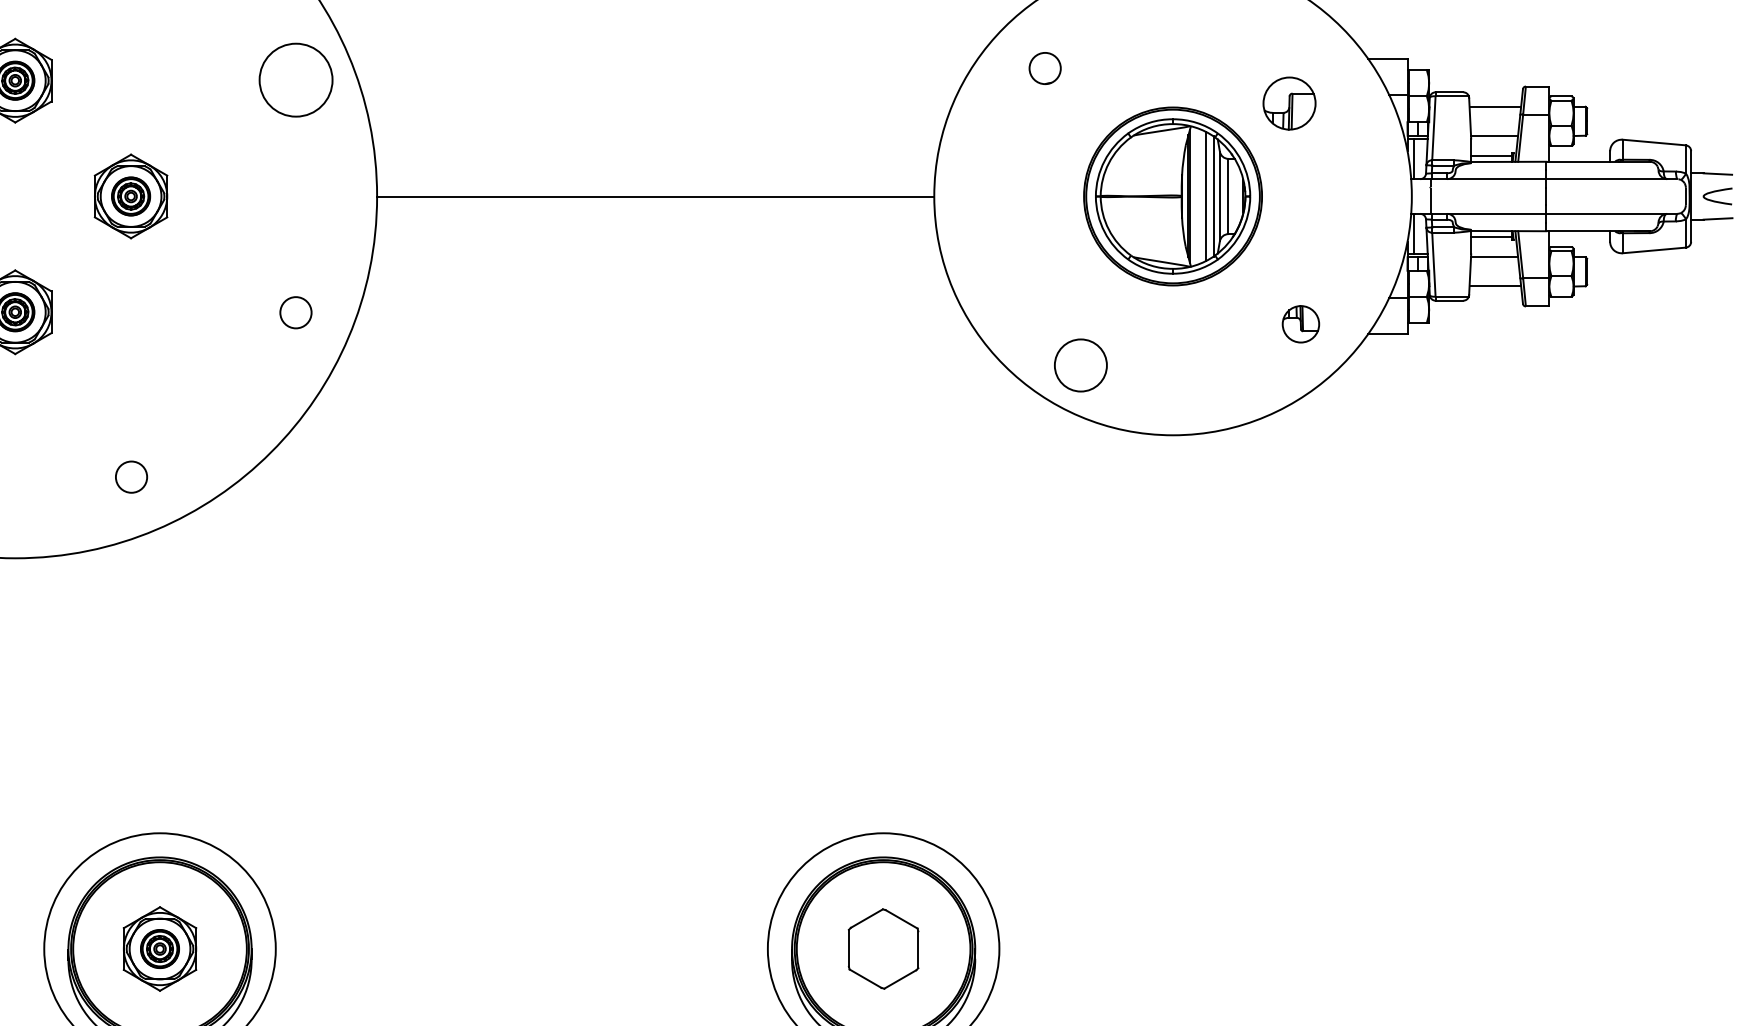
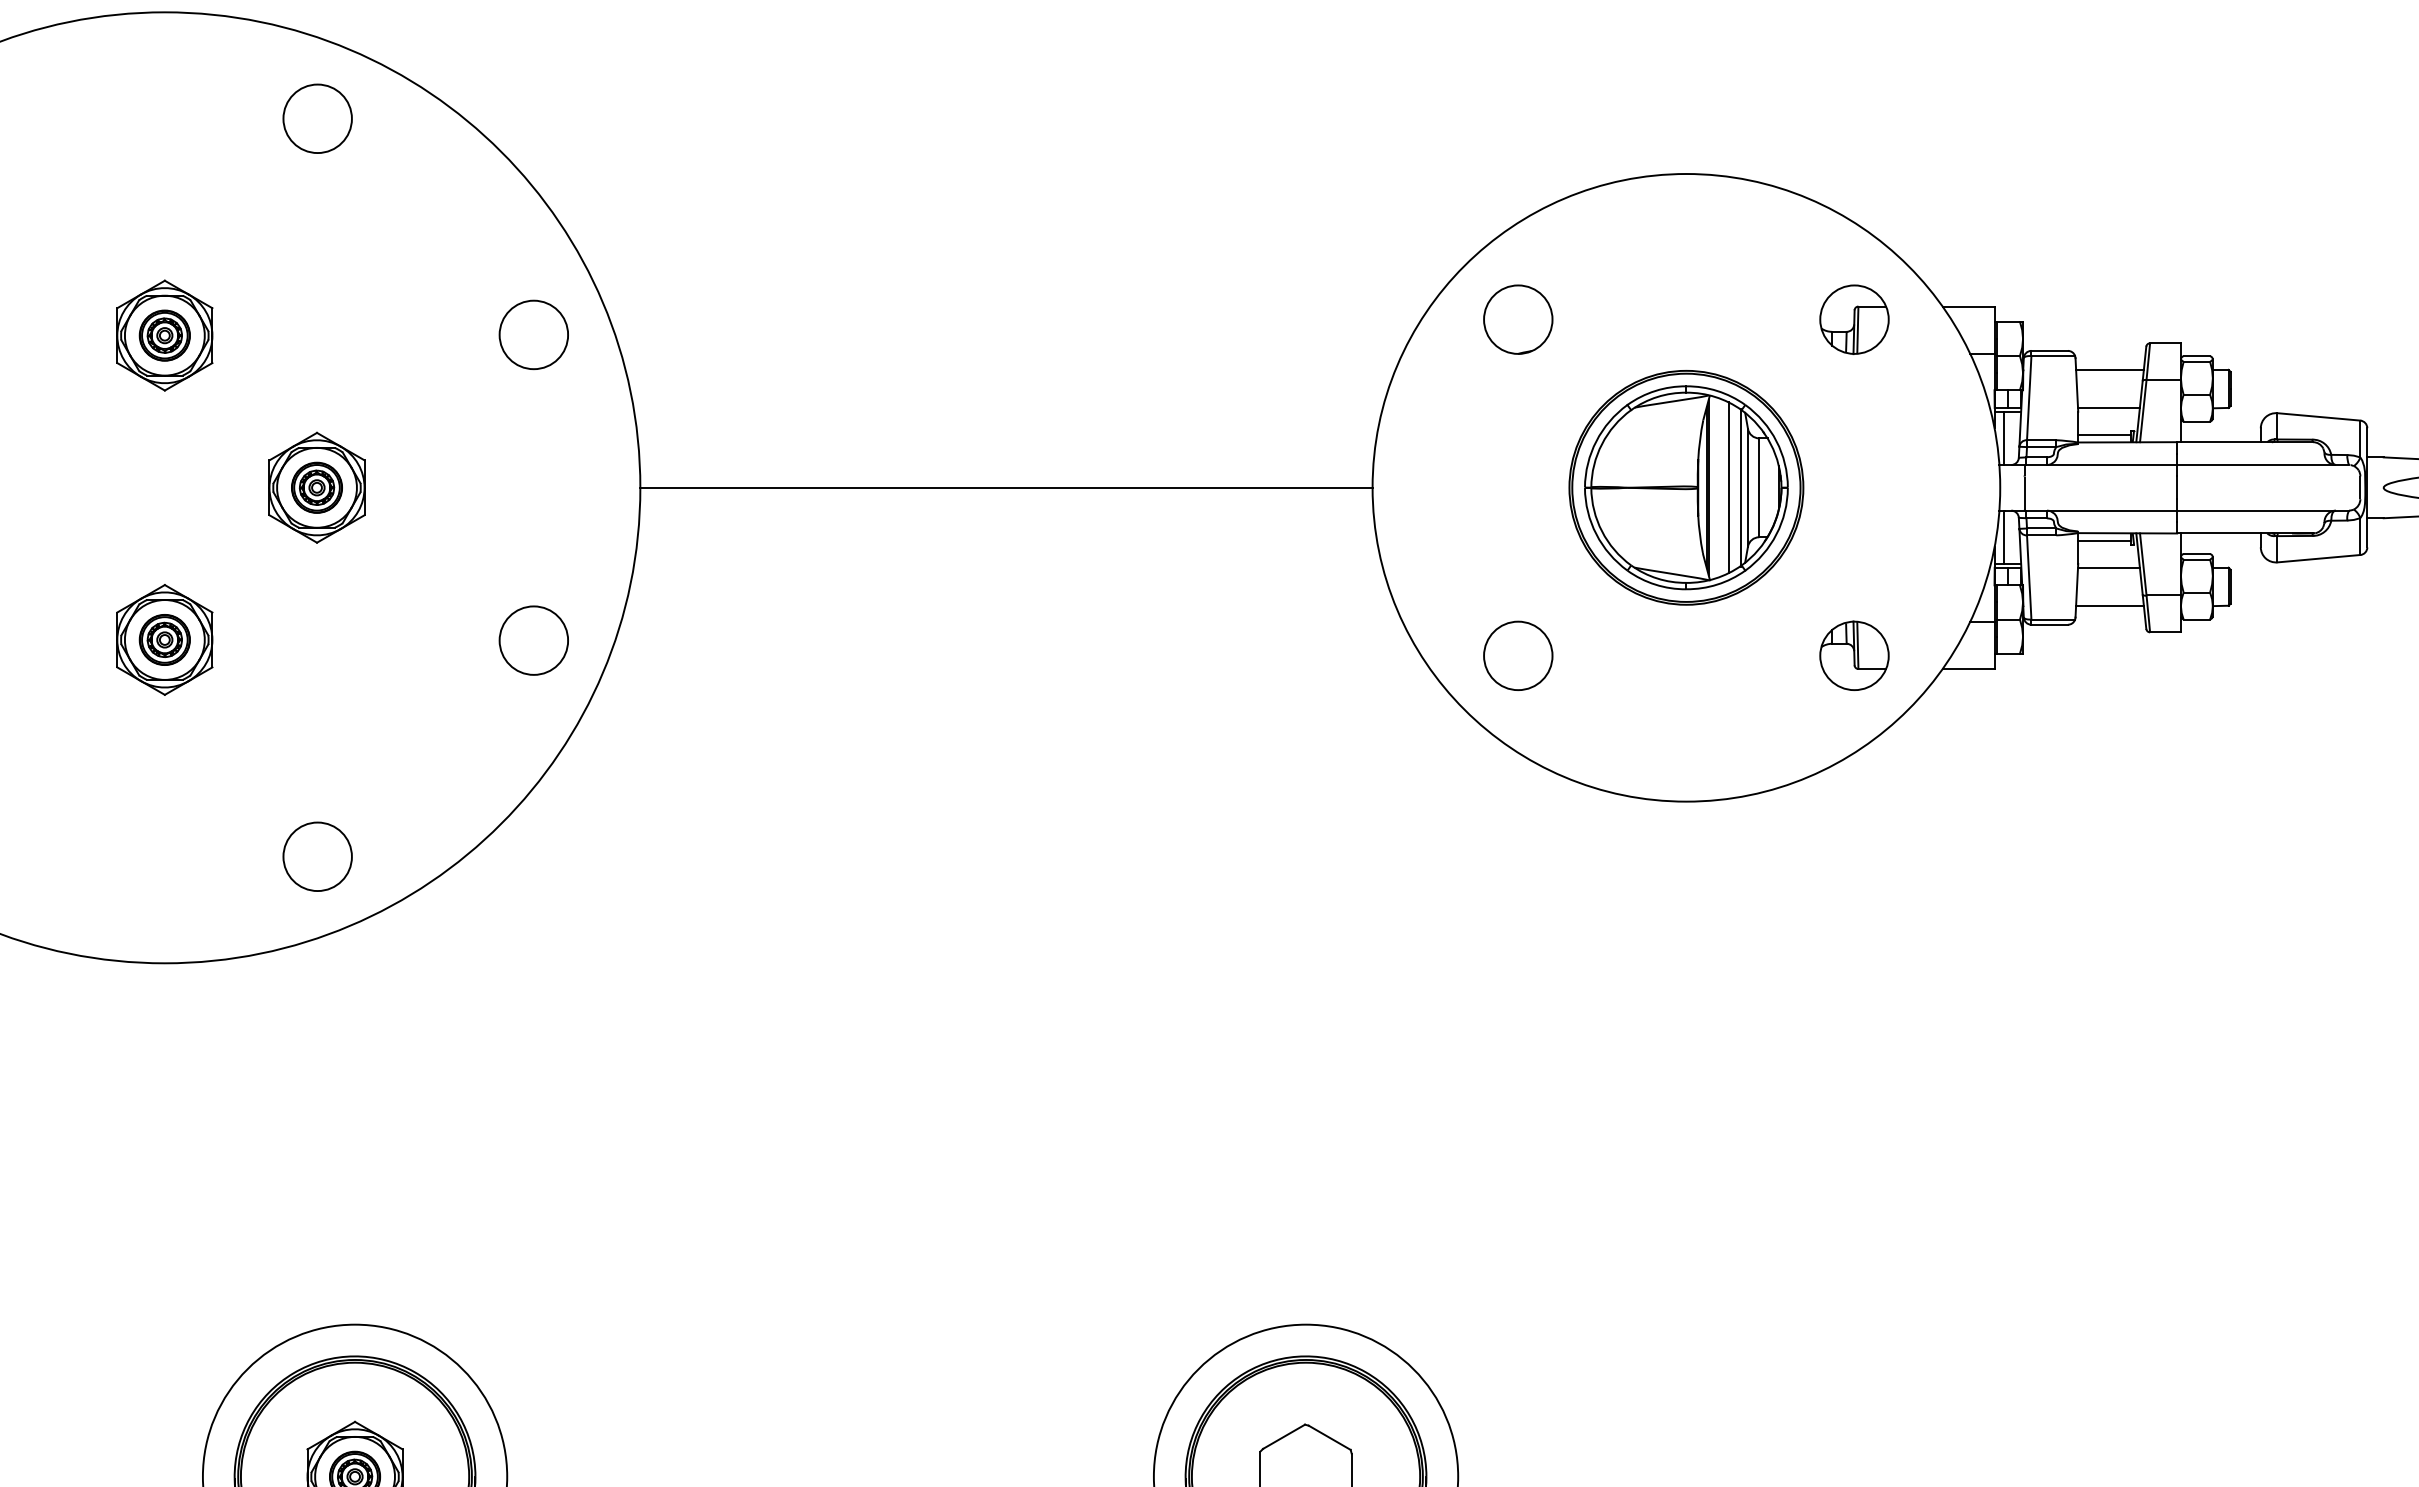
circle: (1045, 68) -> (1518, 319), size x1.67
circle: (295, 79) -> (533, 334), size x0.71
part: (1289, 103) -> (1854, 319), moved
circle: (295, 312) -> (533, 640), size x1.67
part: (1300, 324) -> (1854, 655), size x1.43
circle: (1081, 365) -> (1518, 655), moved
circle: (131, 477) -> (317, 856), size x1.67

